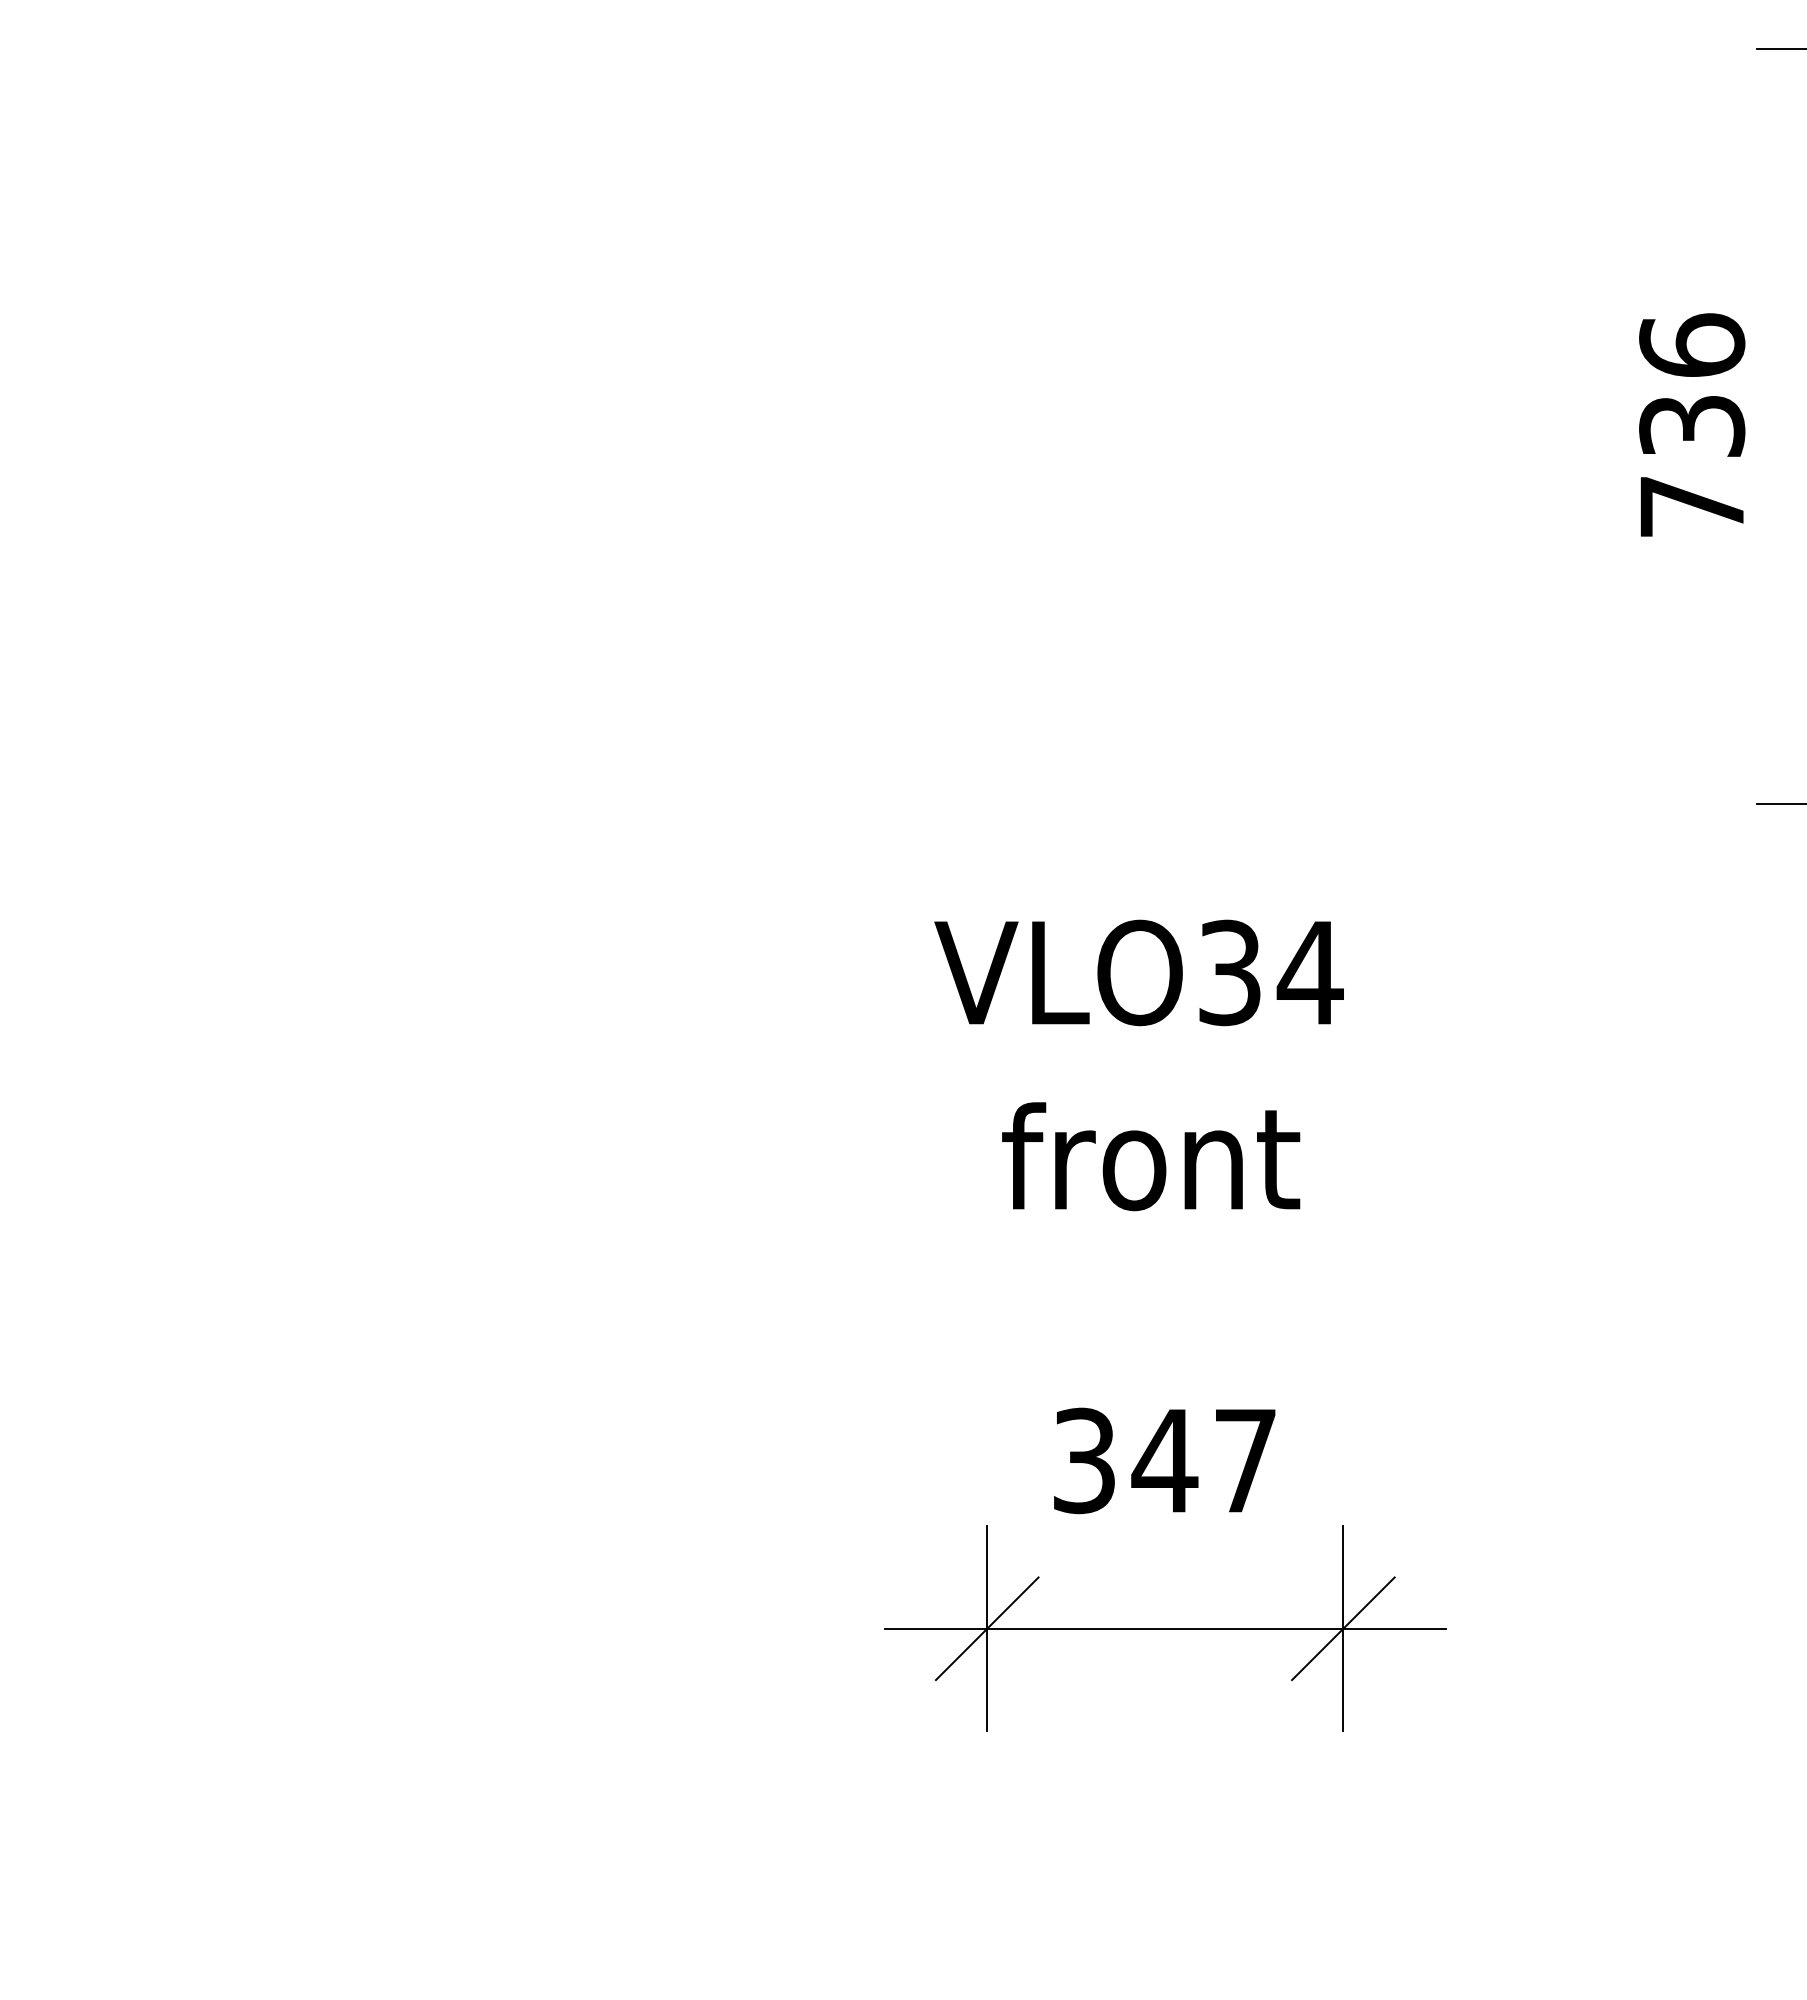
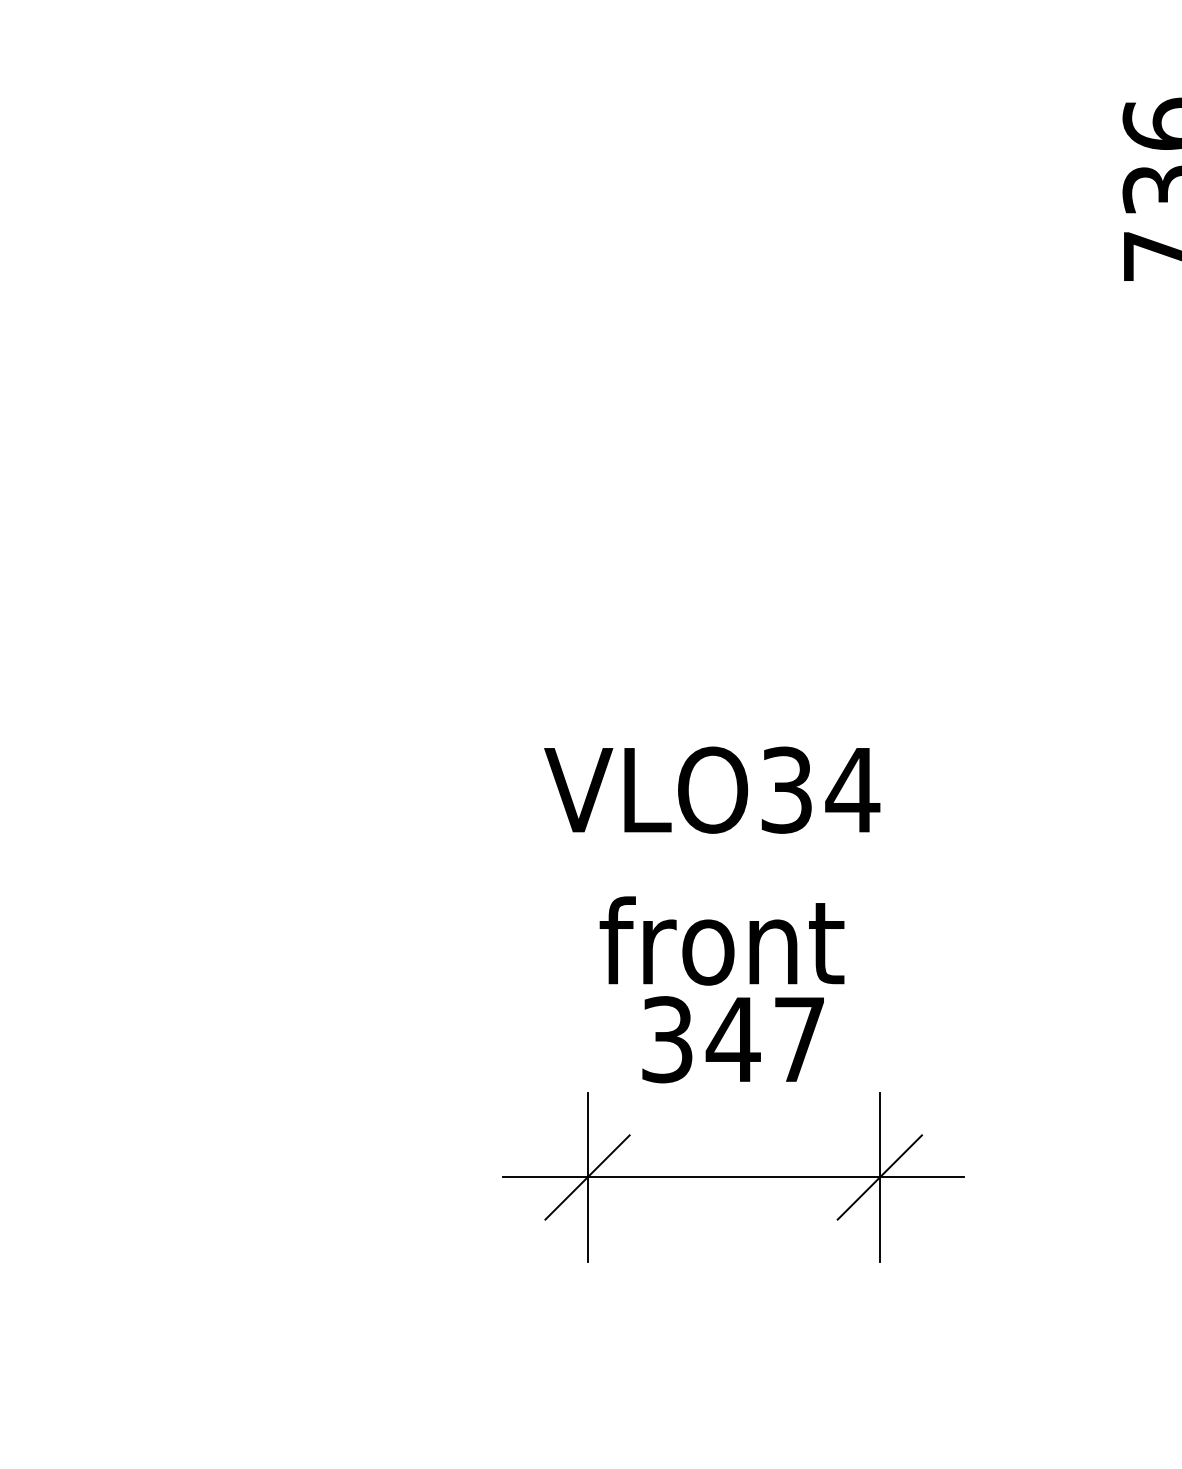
text: (1138, 1065) -> (711, 866), moved

